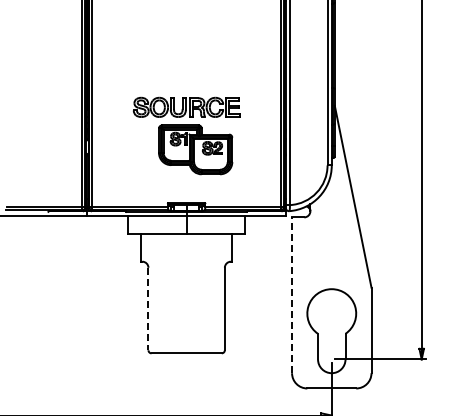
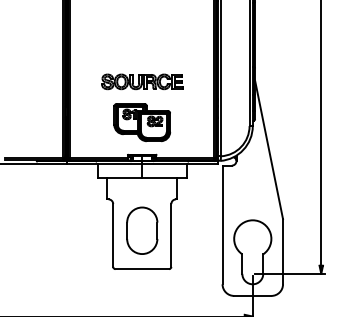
part: (195, 149) -> (142, 122), moved
line: (292, 295) -> (222, 225), dashed -> solid
part: (186, 302) -> (142, 230), added
line: (148, 309) -> (113, 235), dashed -> solid

